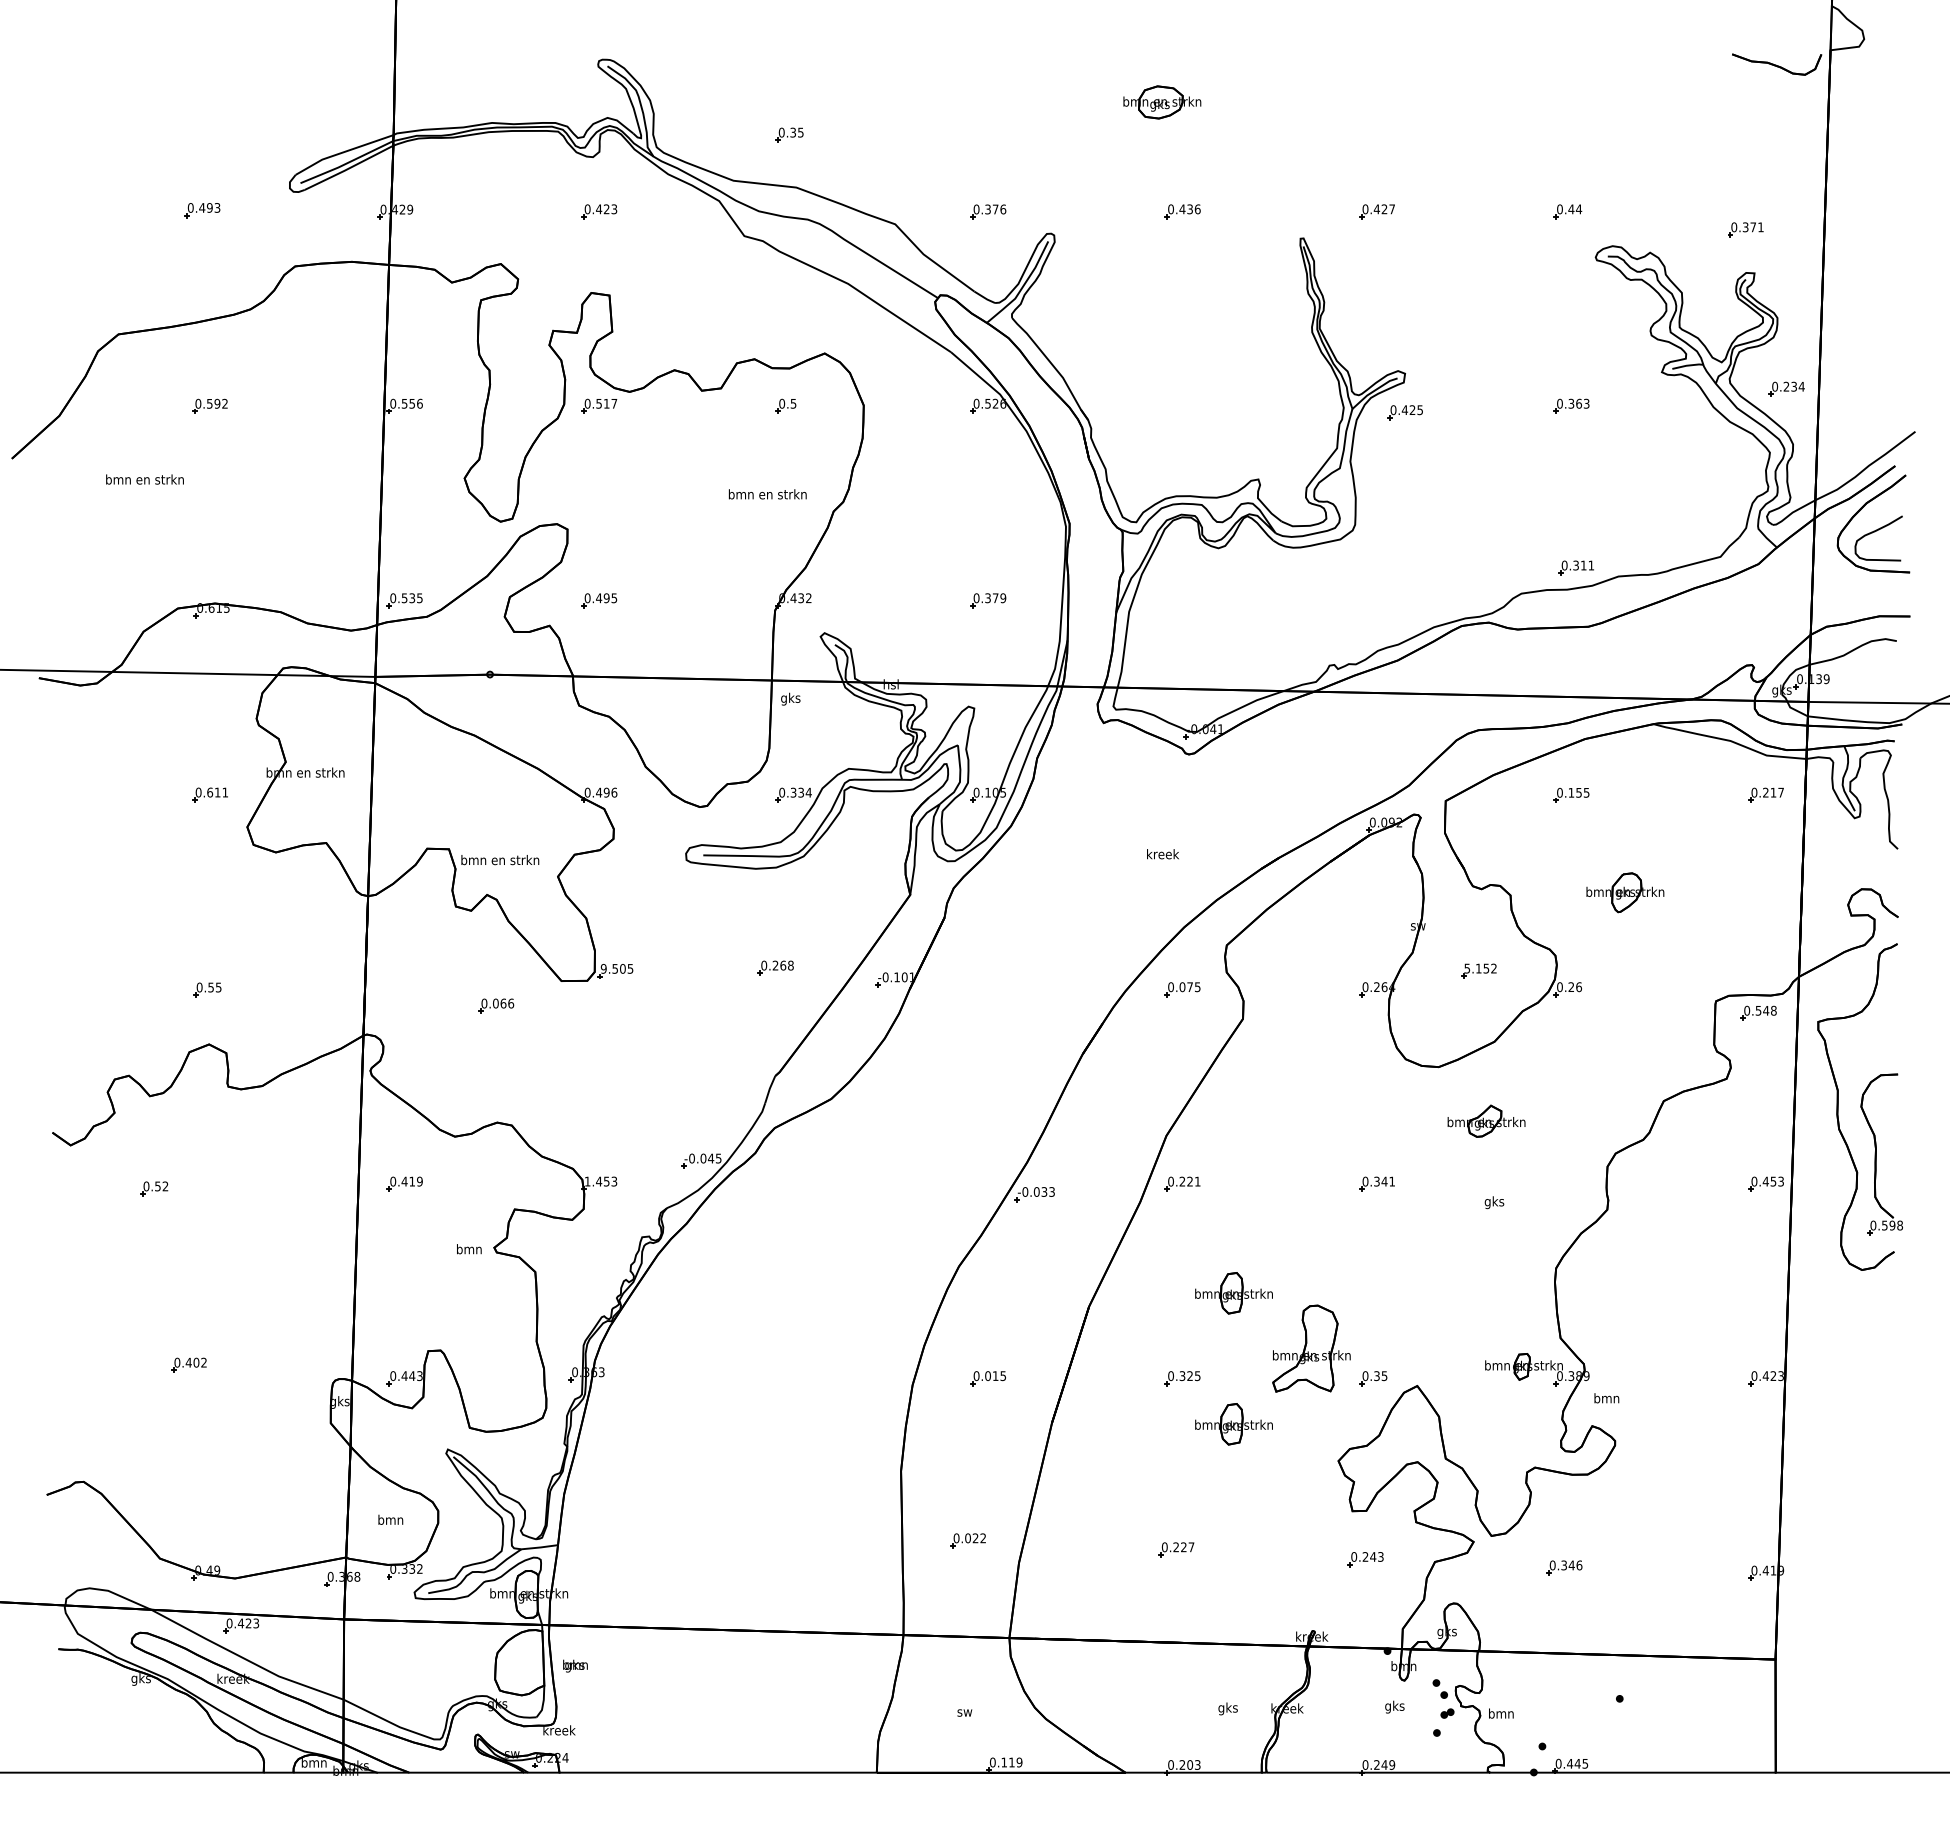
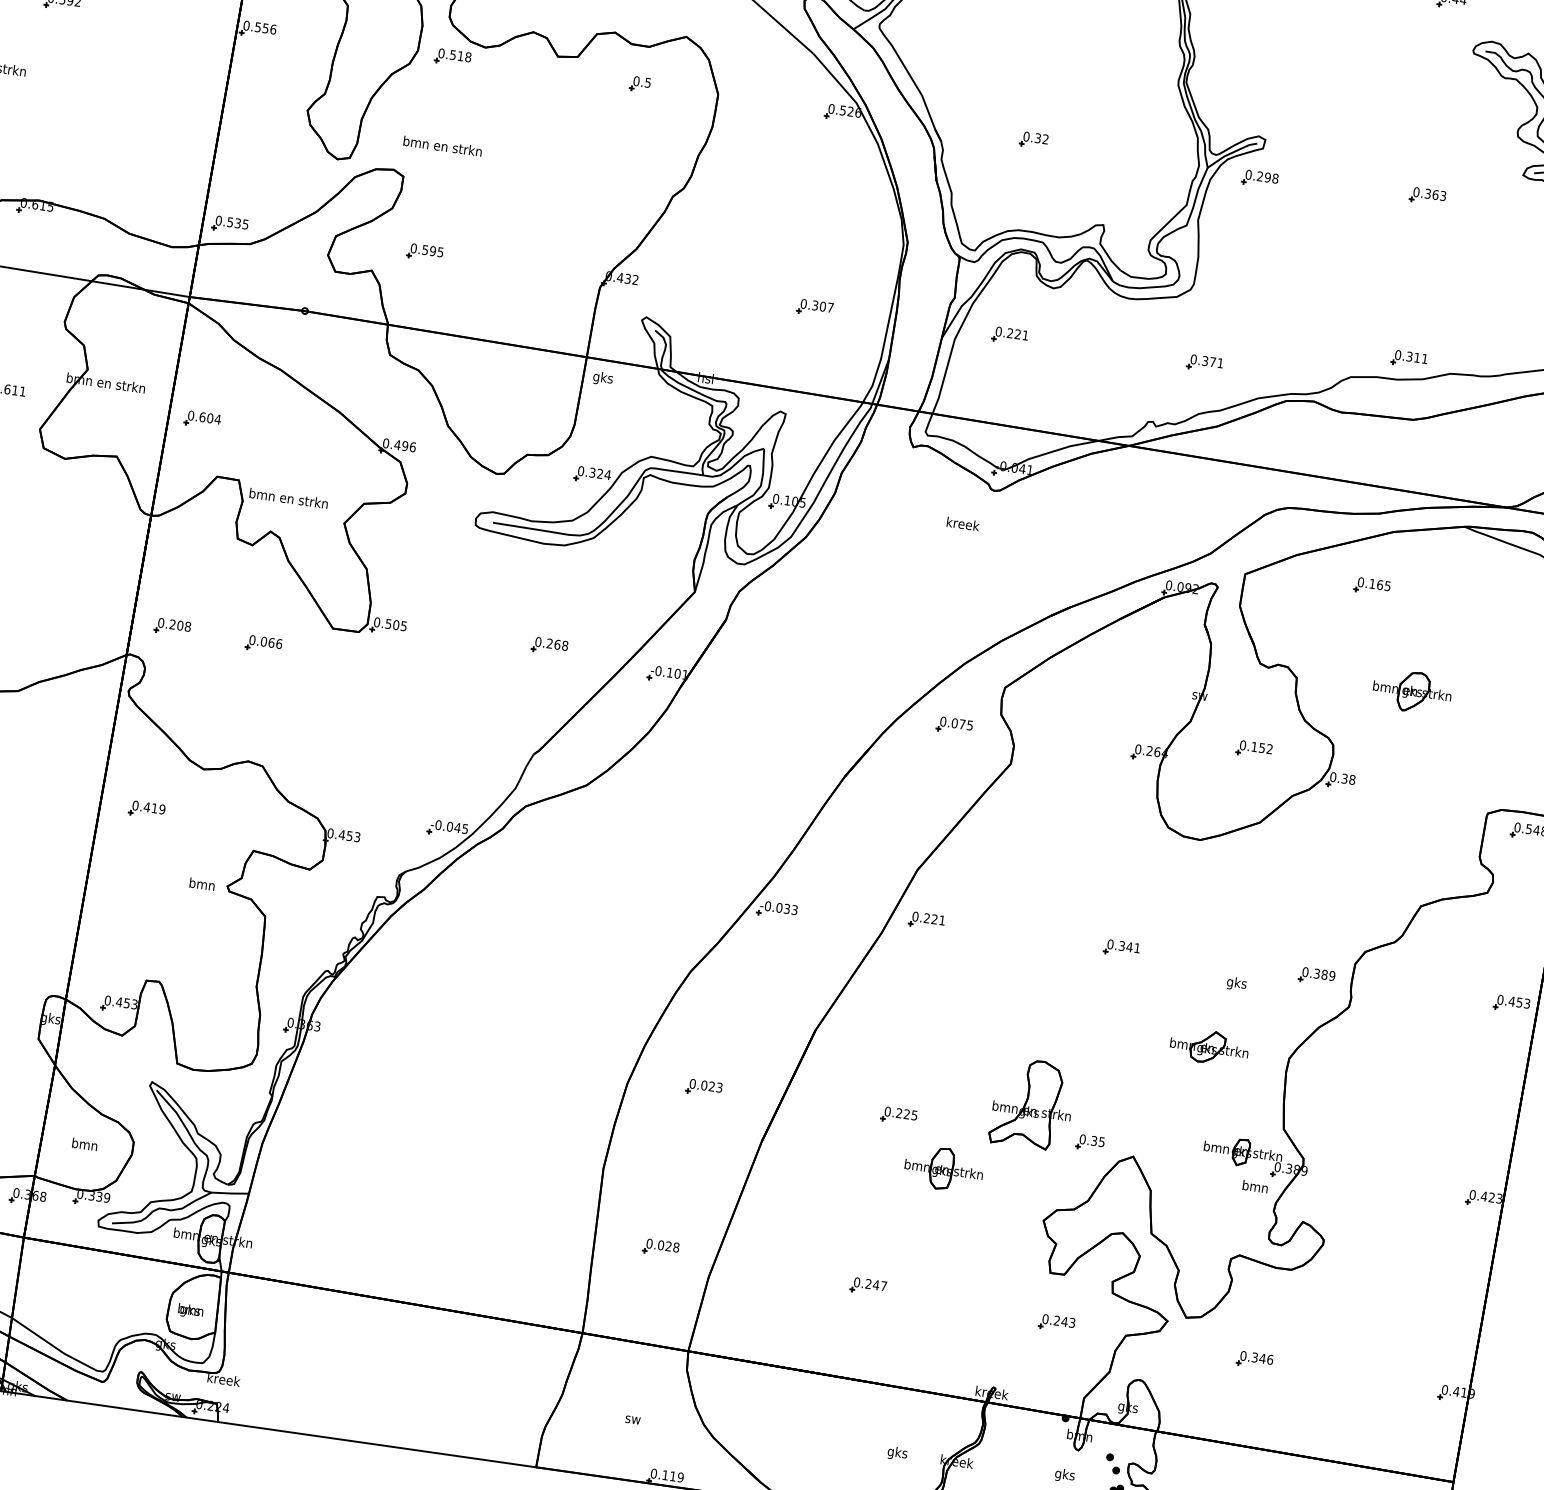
text: (614, 403) -> (468, 57), 0.517 -> 0.518
part: (1178, 405) -> (1033, 139), added
text: (1412, 410) -> (1267, 177), 0.425 -> 0.298
text: (767, 494) -> (442, 146), moved
text: (599, 598) -> (425, 250), 0.495 -> 0.595
text: (999, 598) -> (826, 307), 0.379 -> 0.307
part: (1182, 600) -> (1009, 335), added
part: (1376, 600) -> (1204, 363), added
text: (800, 792) -> (599, 473), 0.334 -> 0.324
text: (1579, 792) -> (1380, 584), 0.155 -> 0.165
part: (404, 794) -> (202, 419), added
text: (1162, 854) -> (962, 524), moved
text: (603, 968) -> (376, 621), 9.505 -> 0.505
text: (1467, 968) -> (1243, 745), 5.152 -> 0.152
text: (1574, 987) -> (1347, 779), 0.26 -> 0.38
part: (404, 1001) -> (172, 626), added
part: (1486, 1120) -> (1209, 1046), moved
text: (587, 1181) -> (330, 833), 1.453 -> 0.453
part: (1571, 1183) -> (1316, 975), added
part: (1233, 1293) -> (962, 1037), removed
text: (999, 1375) -> (715, 1086), 0.015 -> 0.023
text: (412, 1376) -> (127, 1003), 0.443 -> 0.453
text: (1182, 1376) -> (899, 1113), 0.325 -> 0.225
text: (1606, 1398) -> (1255, 1186), moved
text: (983, 1538) -> (676, 1247), 0.022 -> 0.028
text: (1183, 1547) -> (875, 1285), 0.227 -> 0.247
text: (419, 1568) -> (106, 1197), 0.332 -> 0.339
text: (575, 1665) -> (190, 1310), moved

